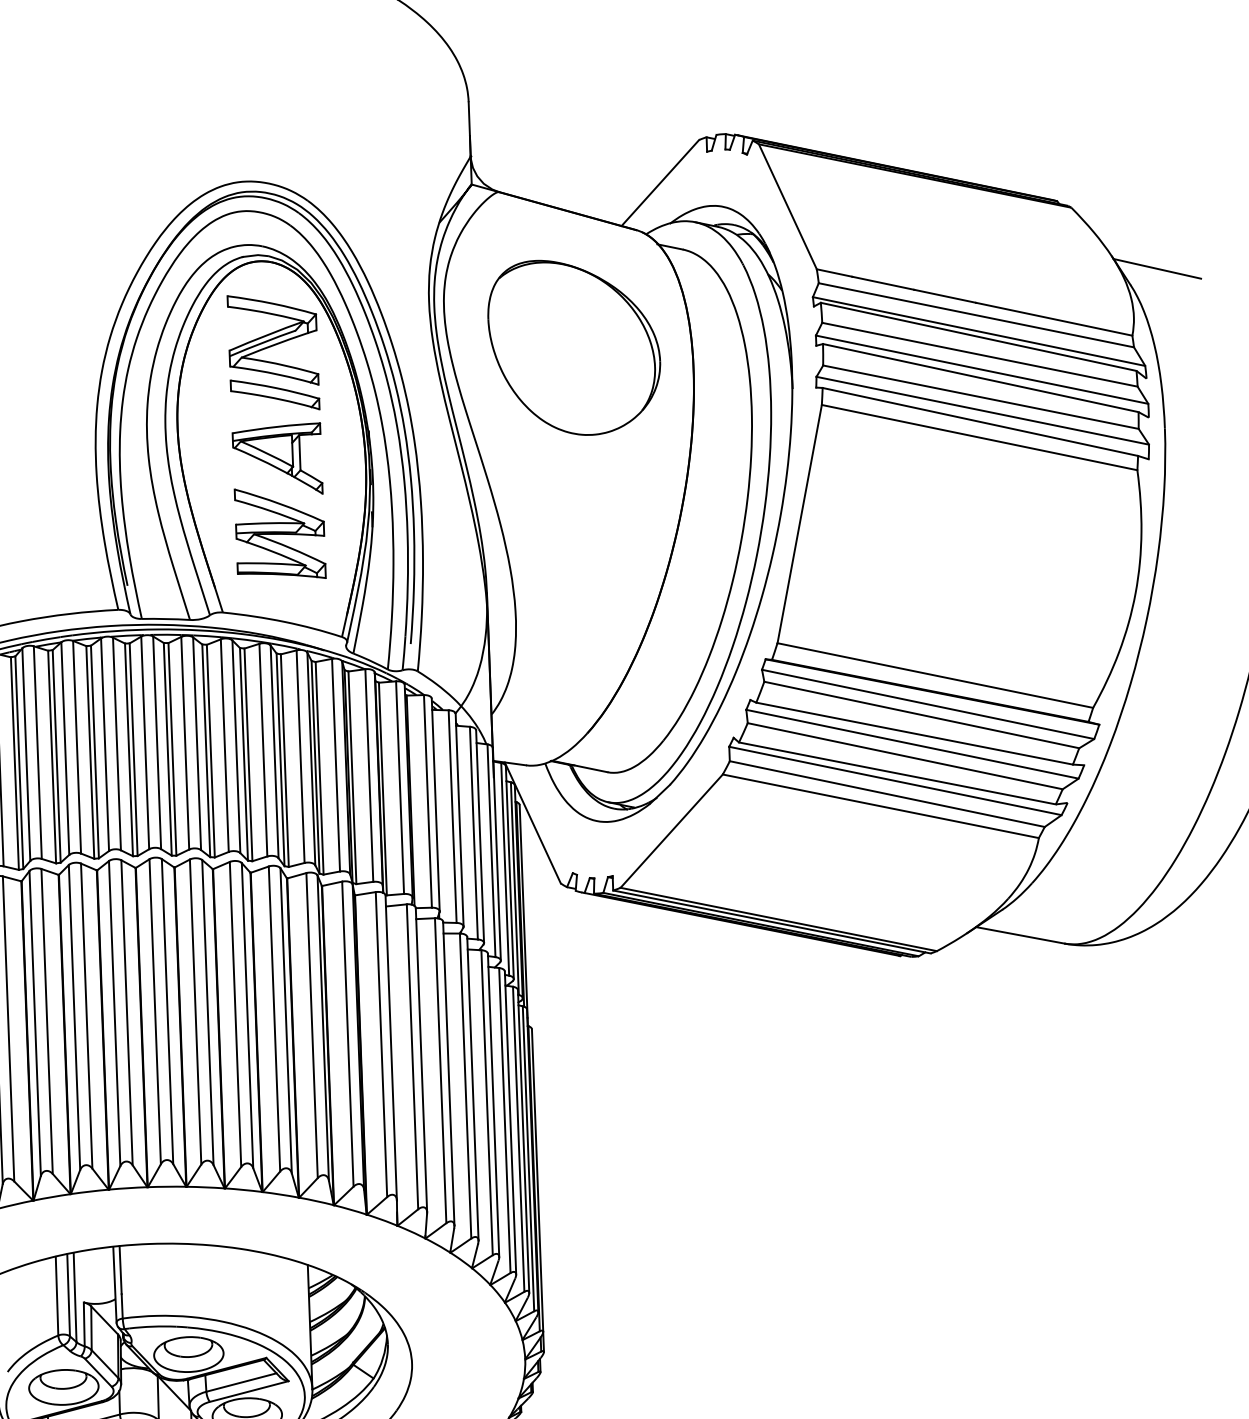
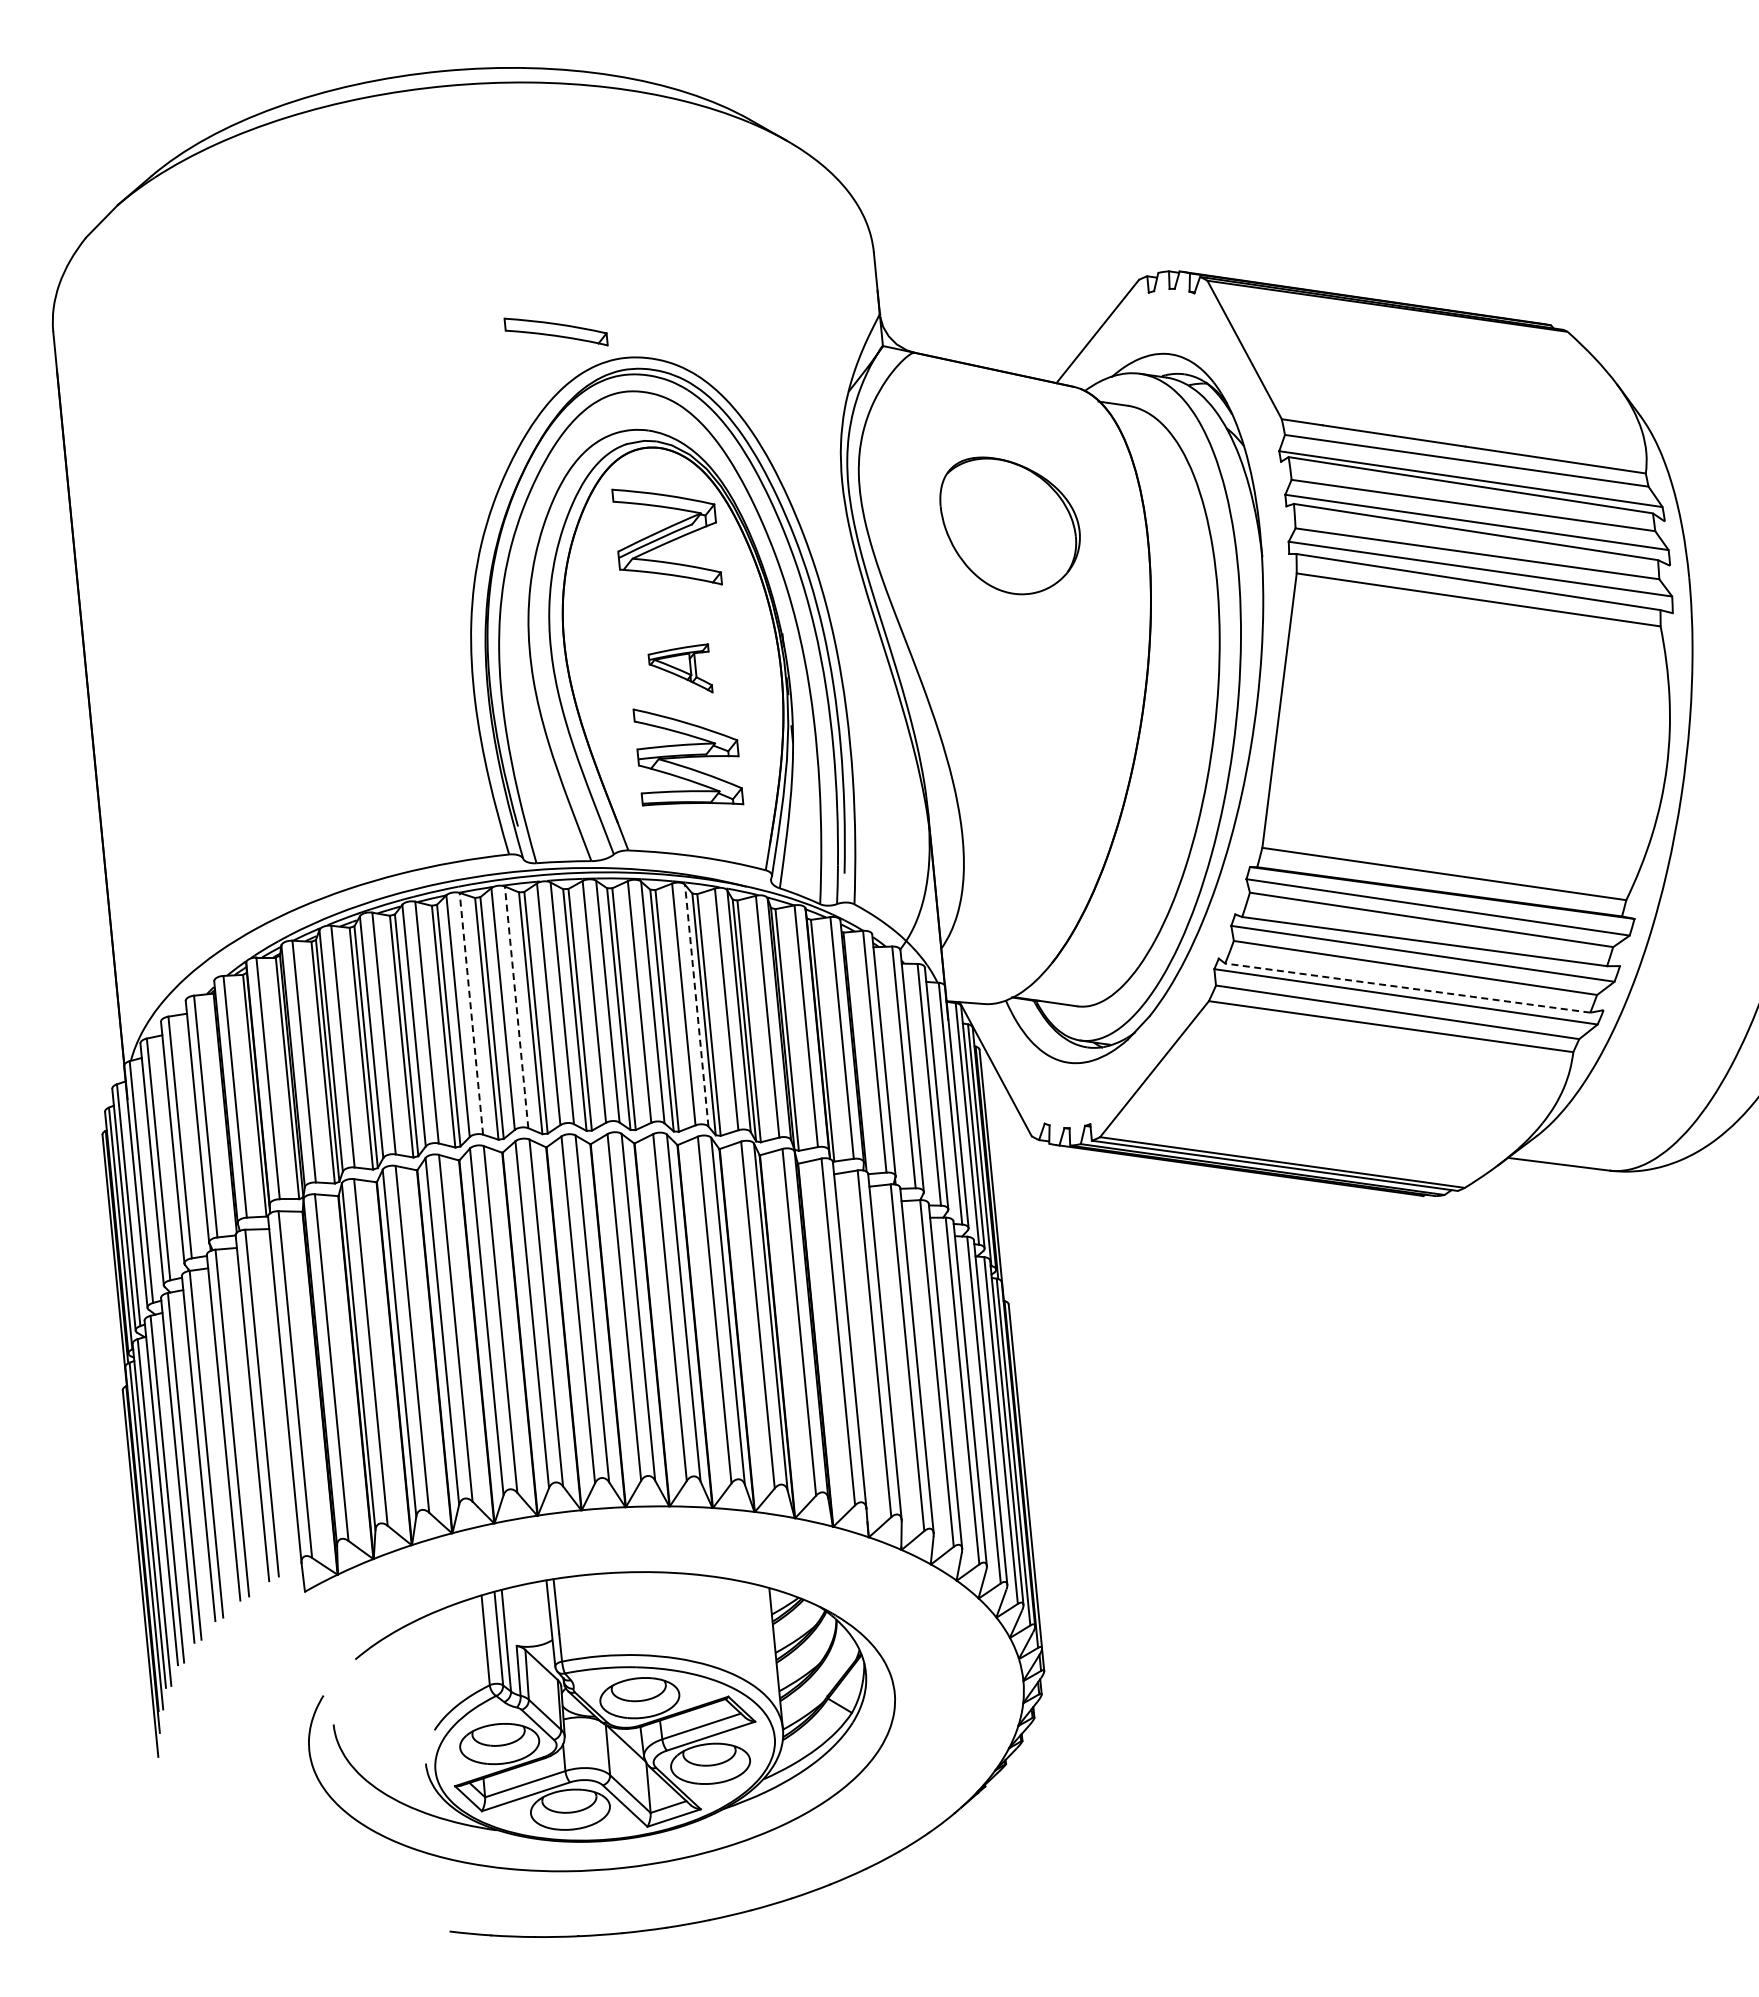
line: (1157, 268) -> (1669, 395), removed
part: (573, 348) -> (1009, 525), size x0.7
part: (274, 394) -> (555, 331), moved
part: (277, 456) -> (680, 668), size x0.6
line: (116, 743) -> (516, 1006), solid -> dashed
line: (77, 746) -> (471, 1013), solid -> dashed
line: (274, 751) -> (696, 1005), solid -> dashed
line: (897, 773) -> (1407, 988), solid -> dashed

